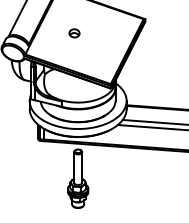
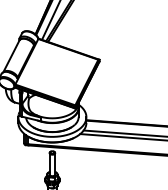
part: (74, 33) -> (49, 69), removed

